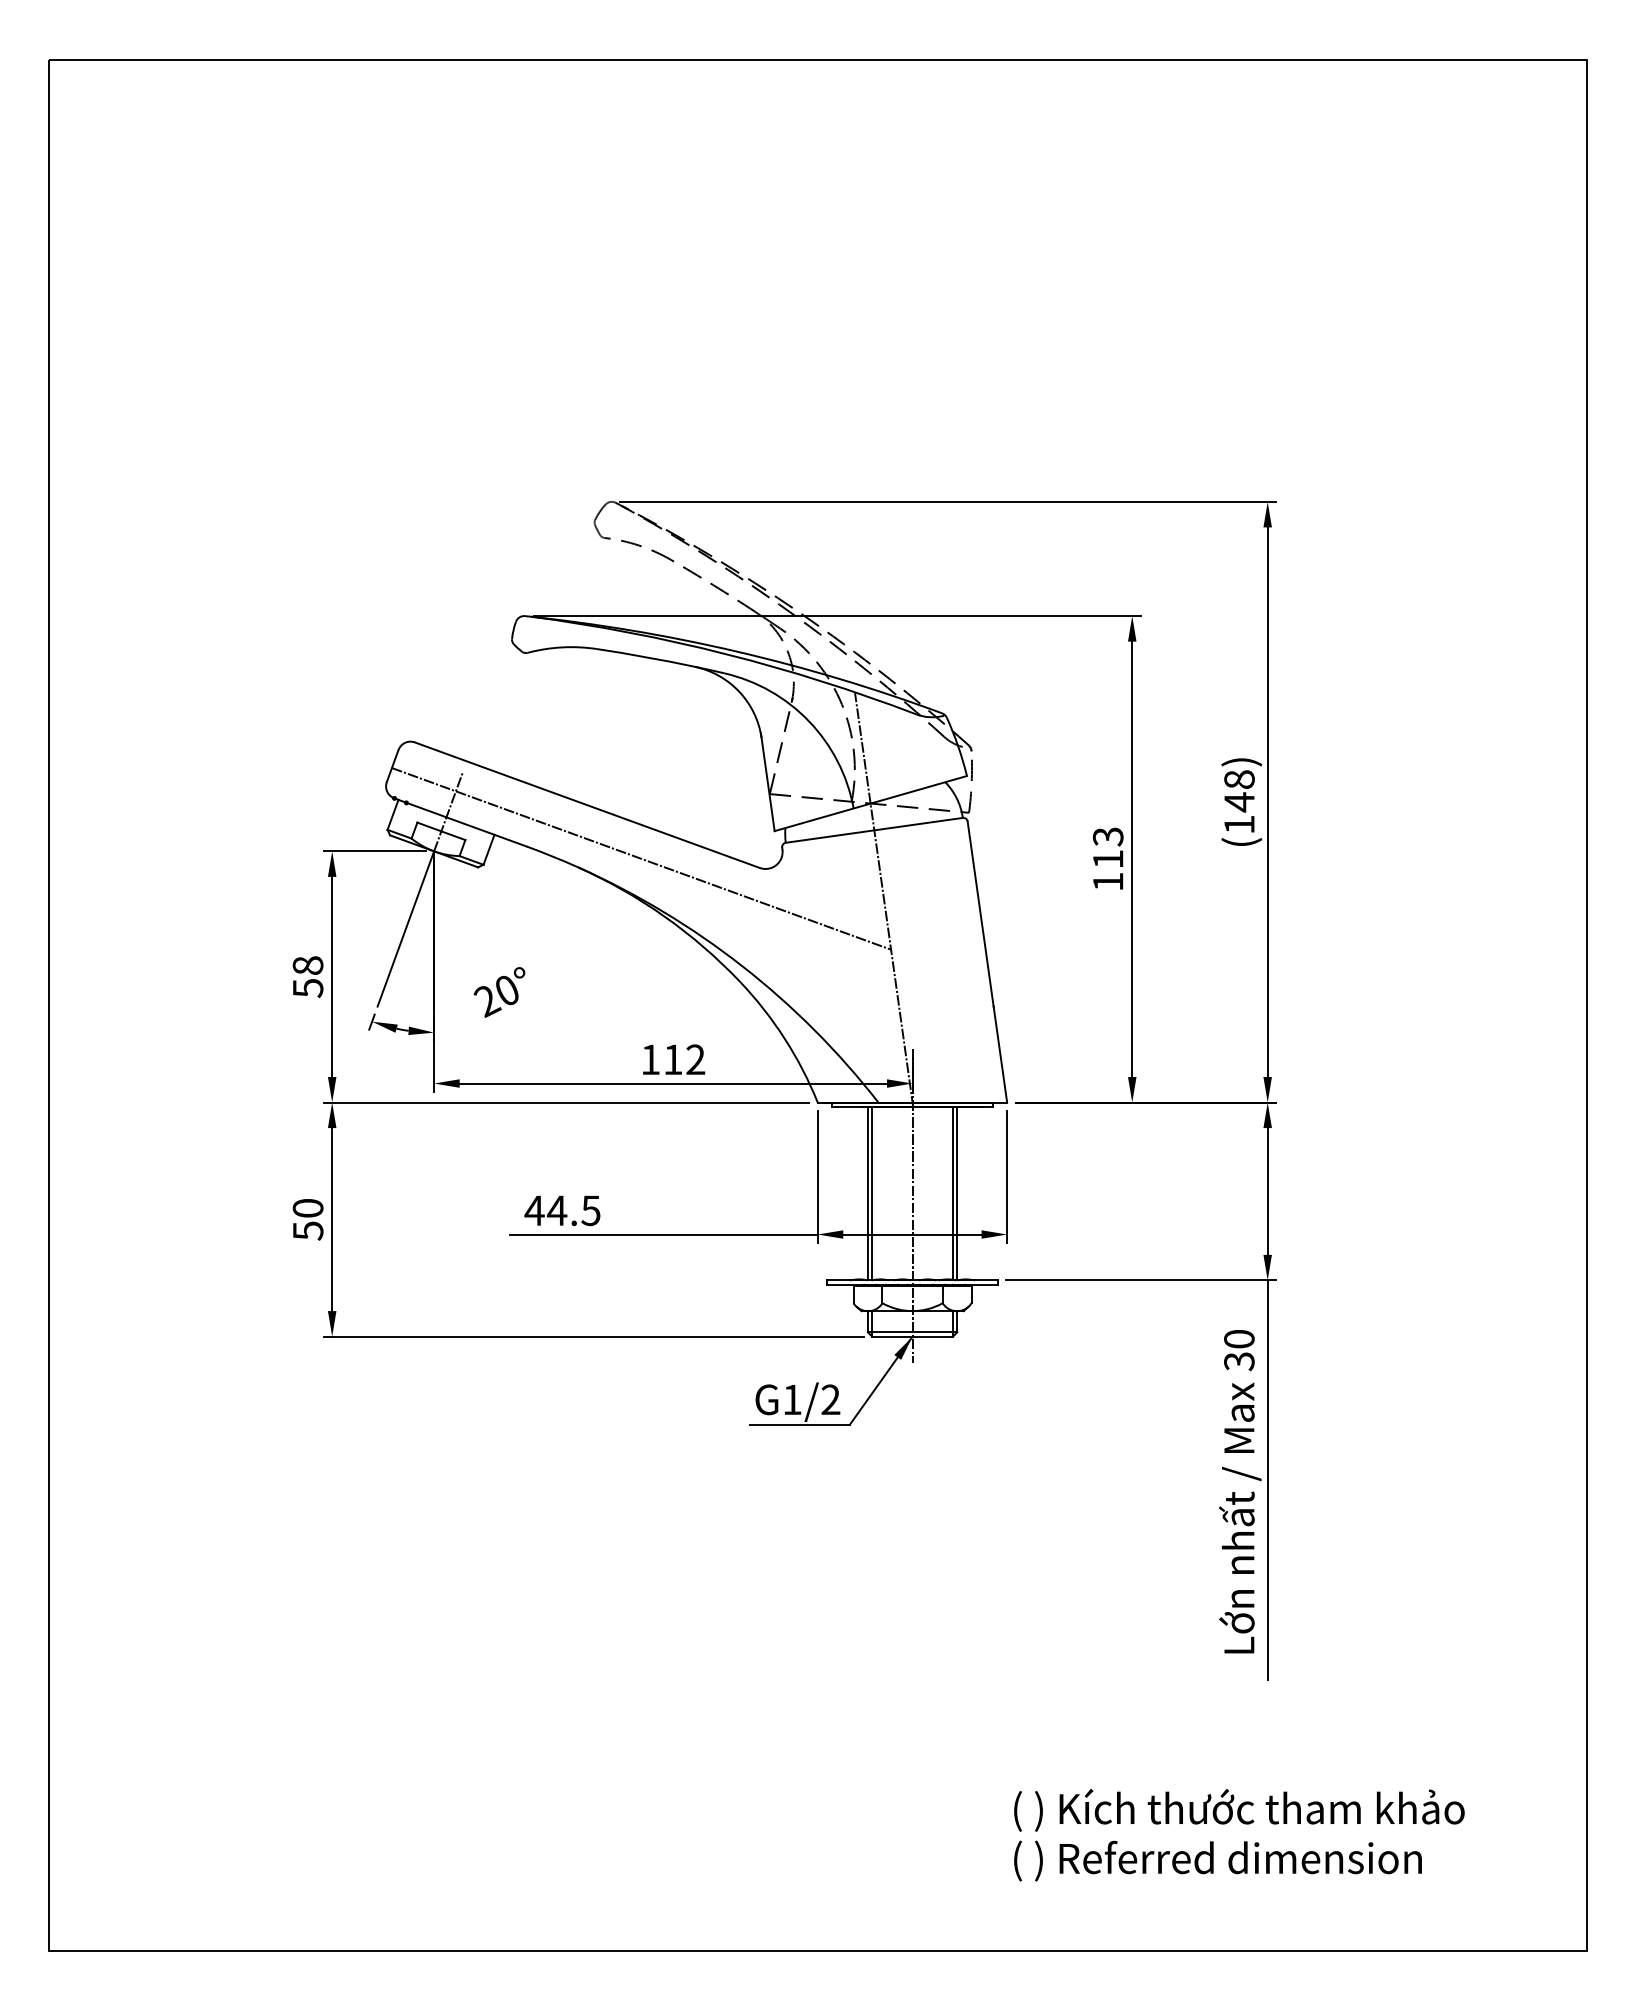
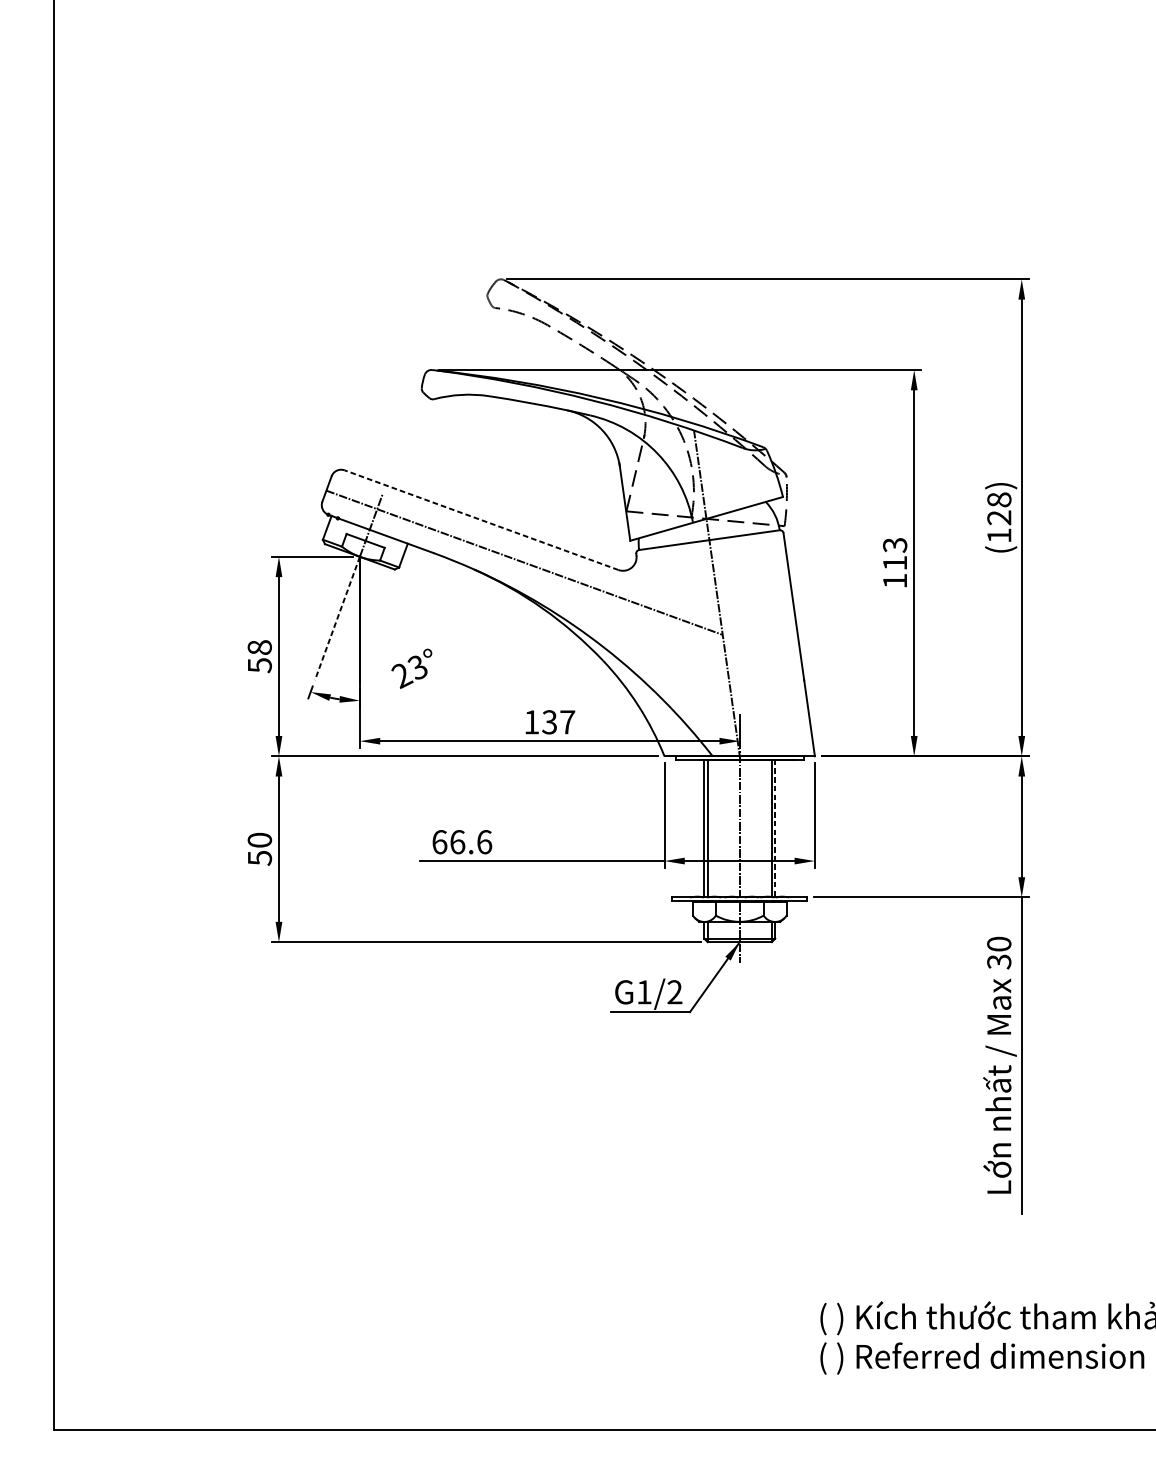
text: (1239, 802) -> (999, 518), (148) -> (128)
line: (586, 805) -> (480, 520), solid -> dashed
line: (405, 928) -> (337, 618), solid -> dashed
text: (506, 990) -> (417, 667), 20° -> 23°
text: (684, 1059) -> (558, 722), 112 -> 137
line: (957, 1193) -> (775, 828), solid -> dashed
text: (562, 1210) -> (461, 841), 44.5 -> 66.6

